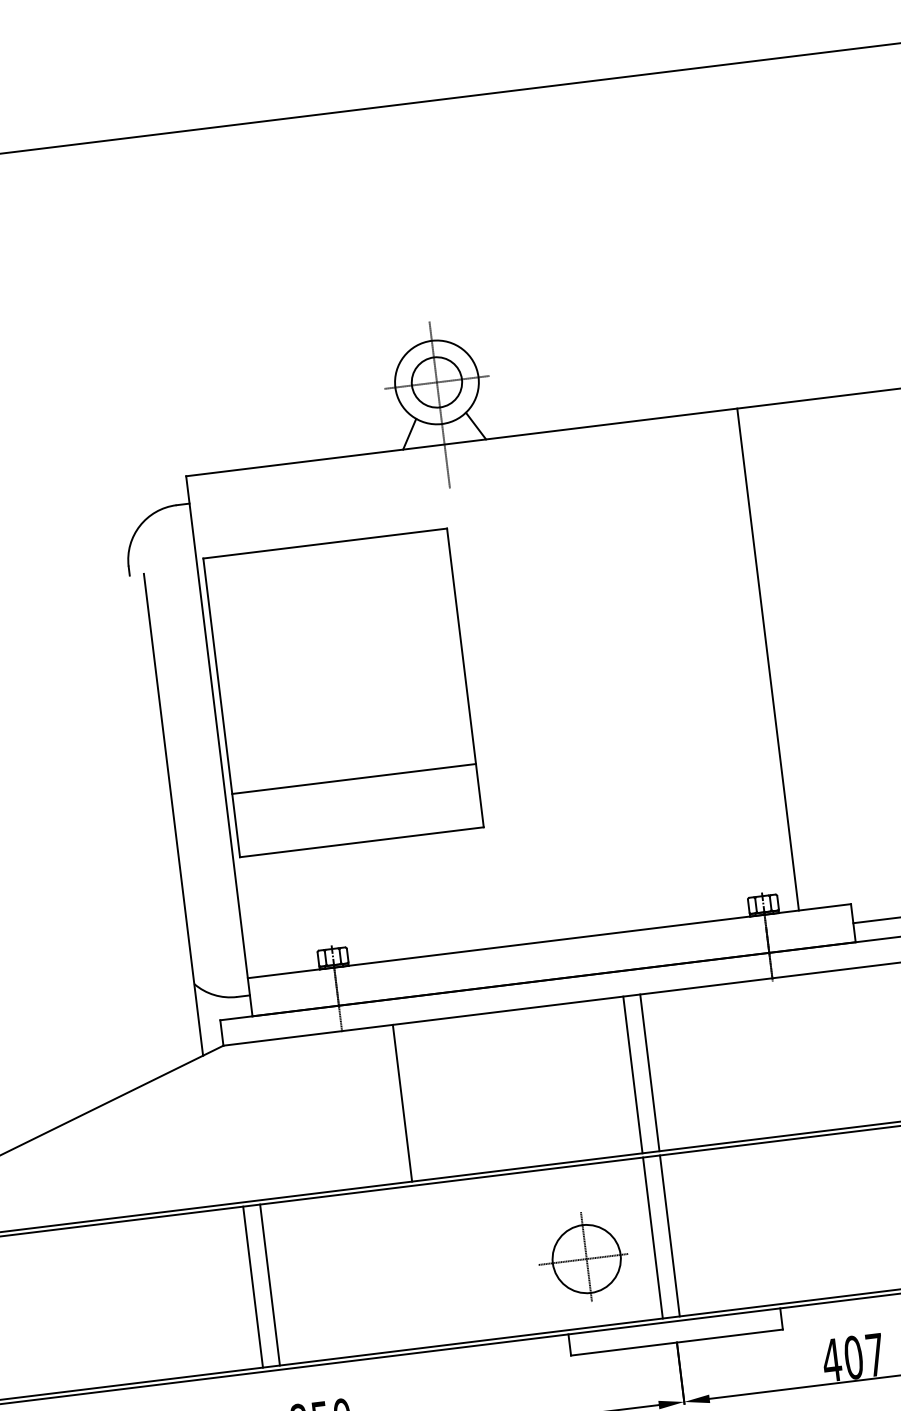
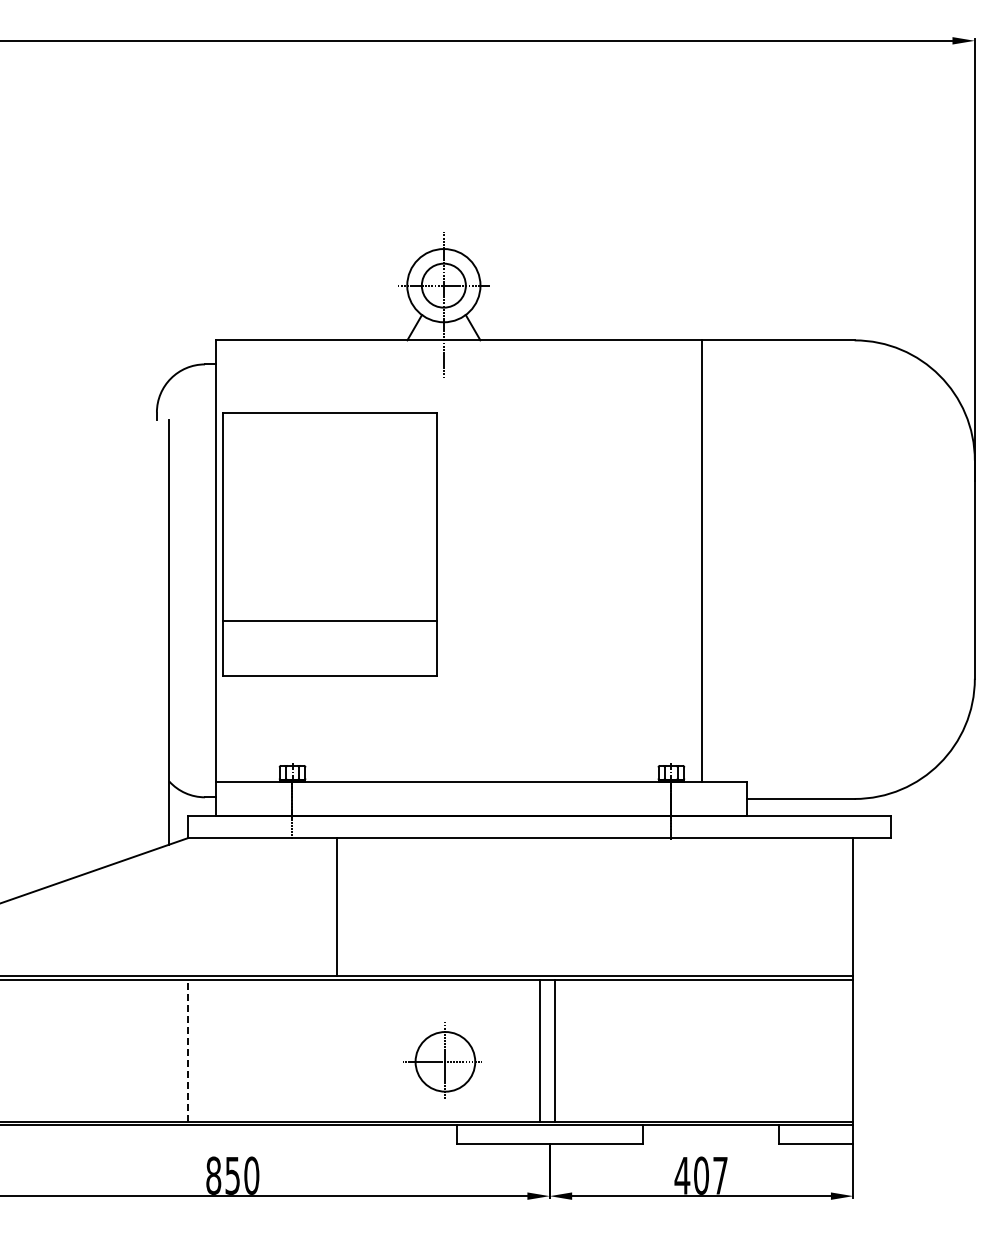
line: (649, 1073) -> (554, 907), removed
line: (633, 1075) -> (540, 907), removed
part: (583, 1257) -> (442, 1060), moved
line: (270, 1284) -> (203, 1050), removed
line: (253, 1286) -> (188, 1050), solid -> dashed

